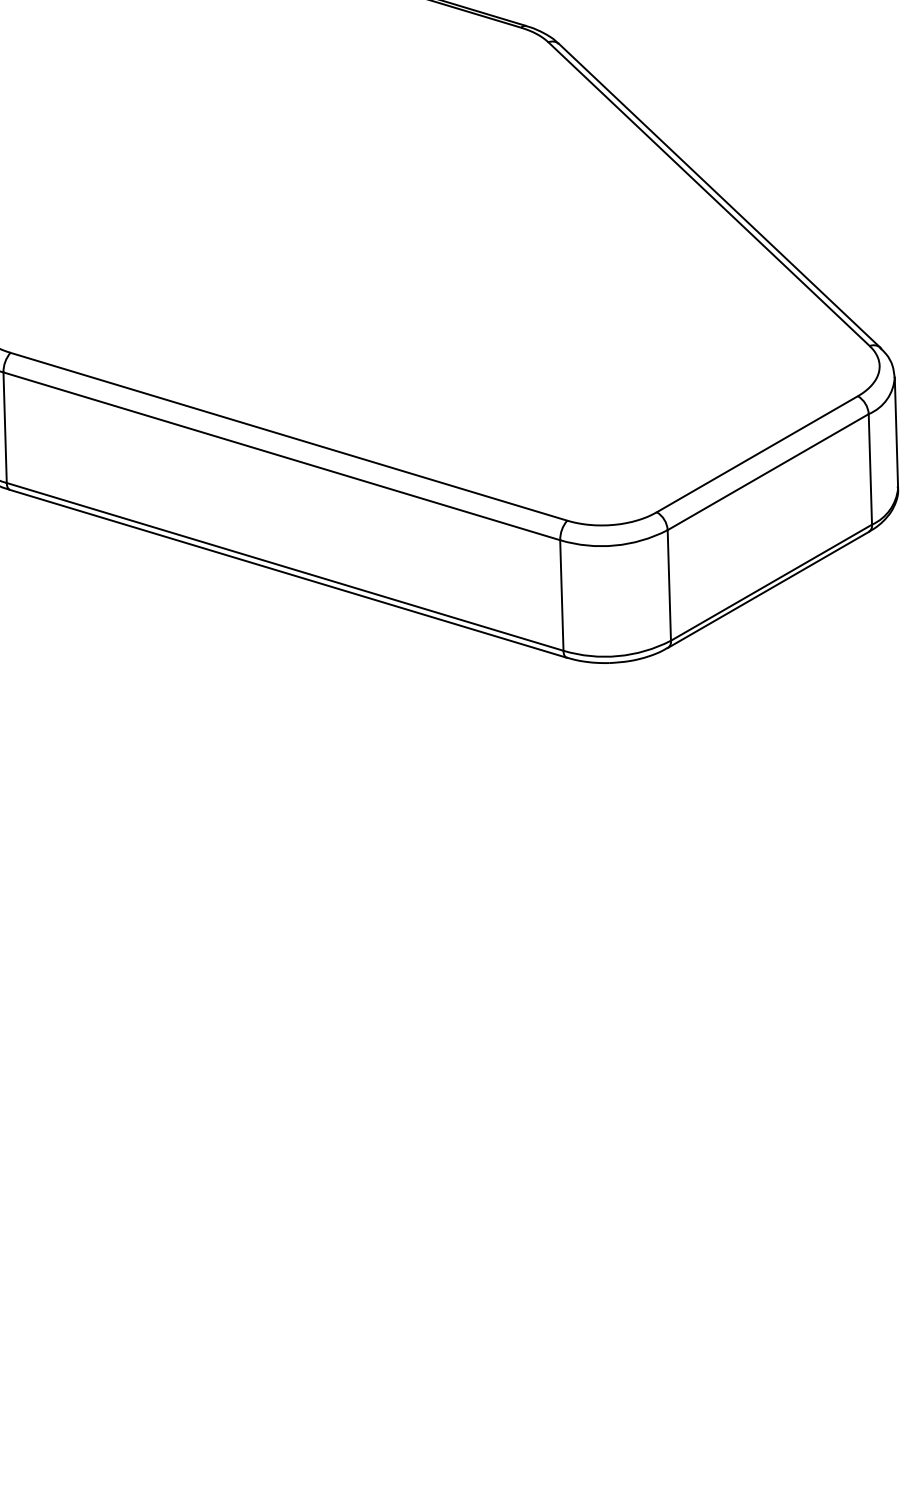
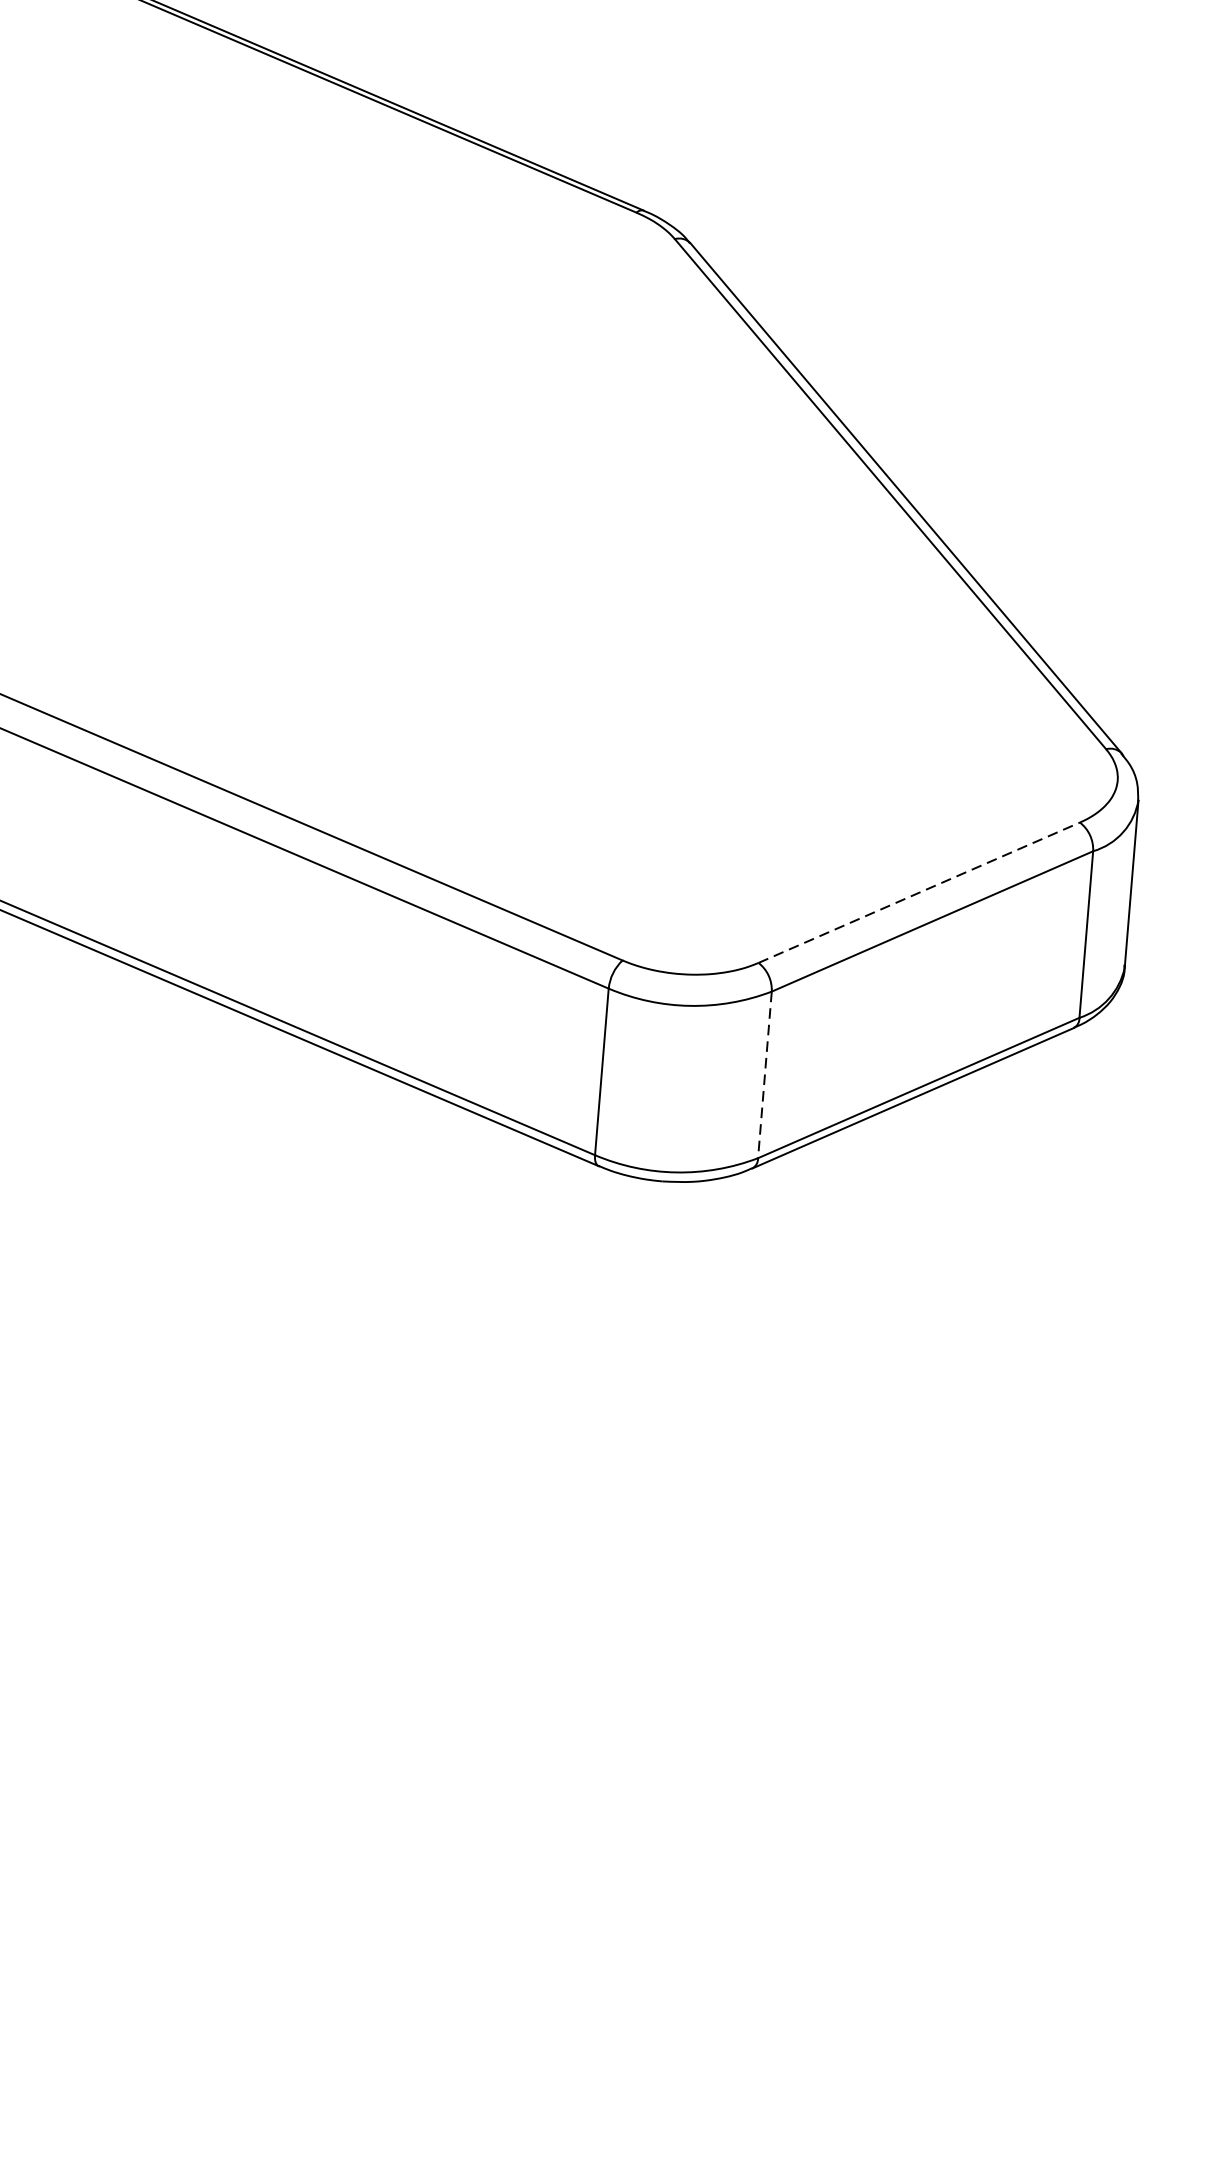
line: (757, 453) -> (919, 891), solid -> dashed
line: (669, 585) -> (765, 1075), solid -> dashed

